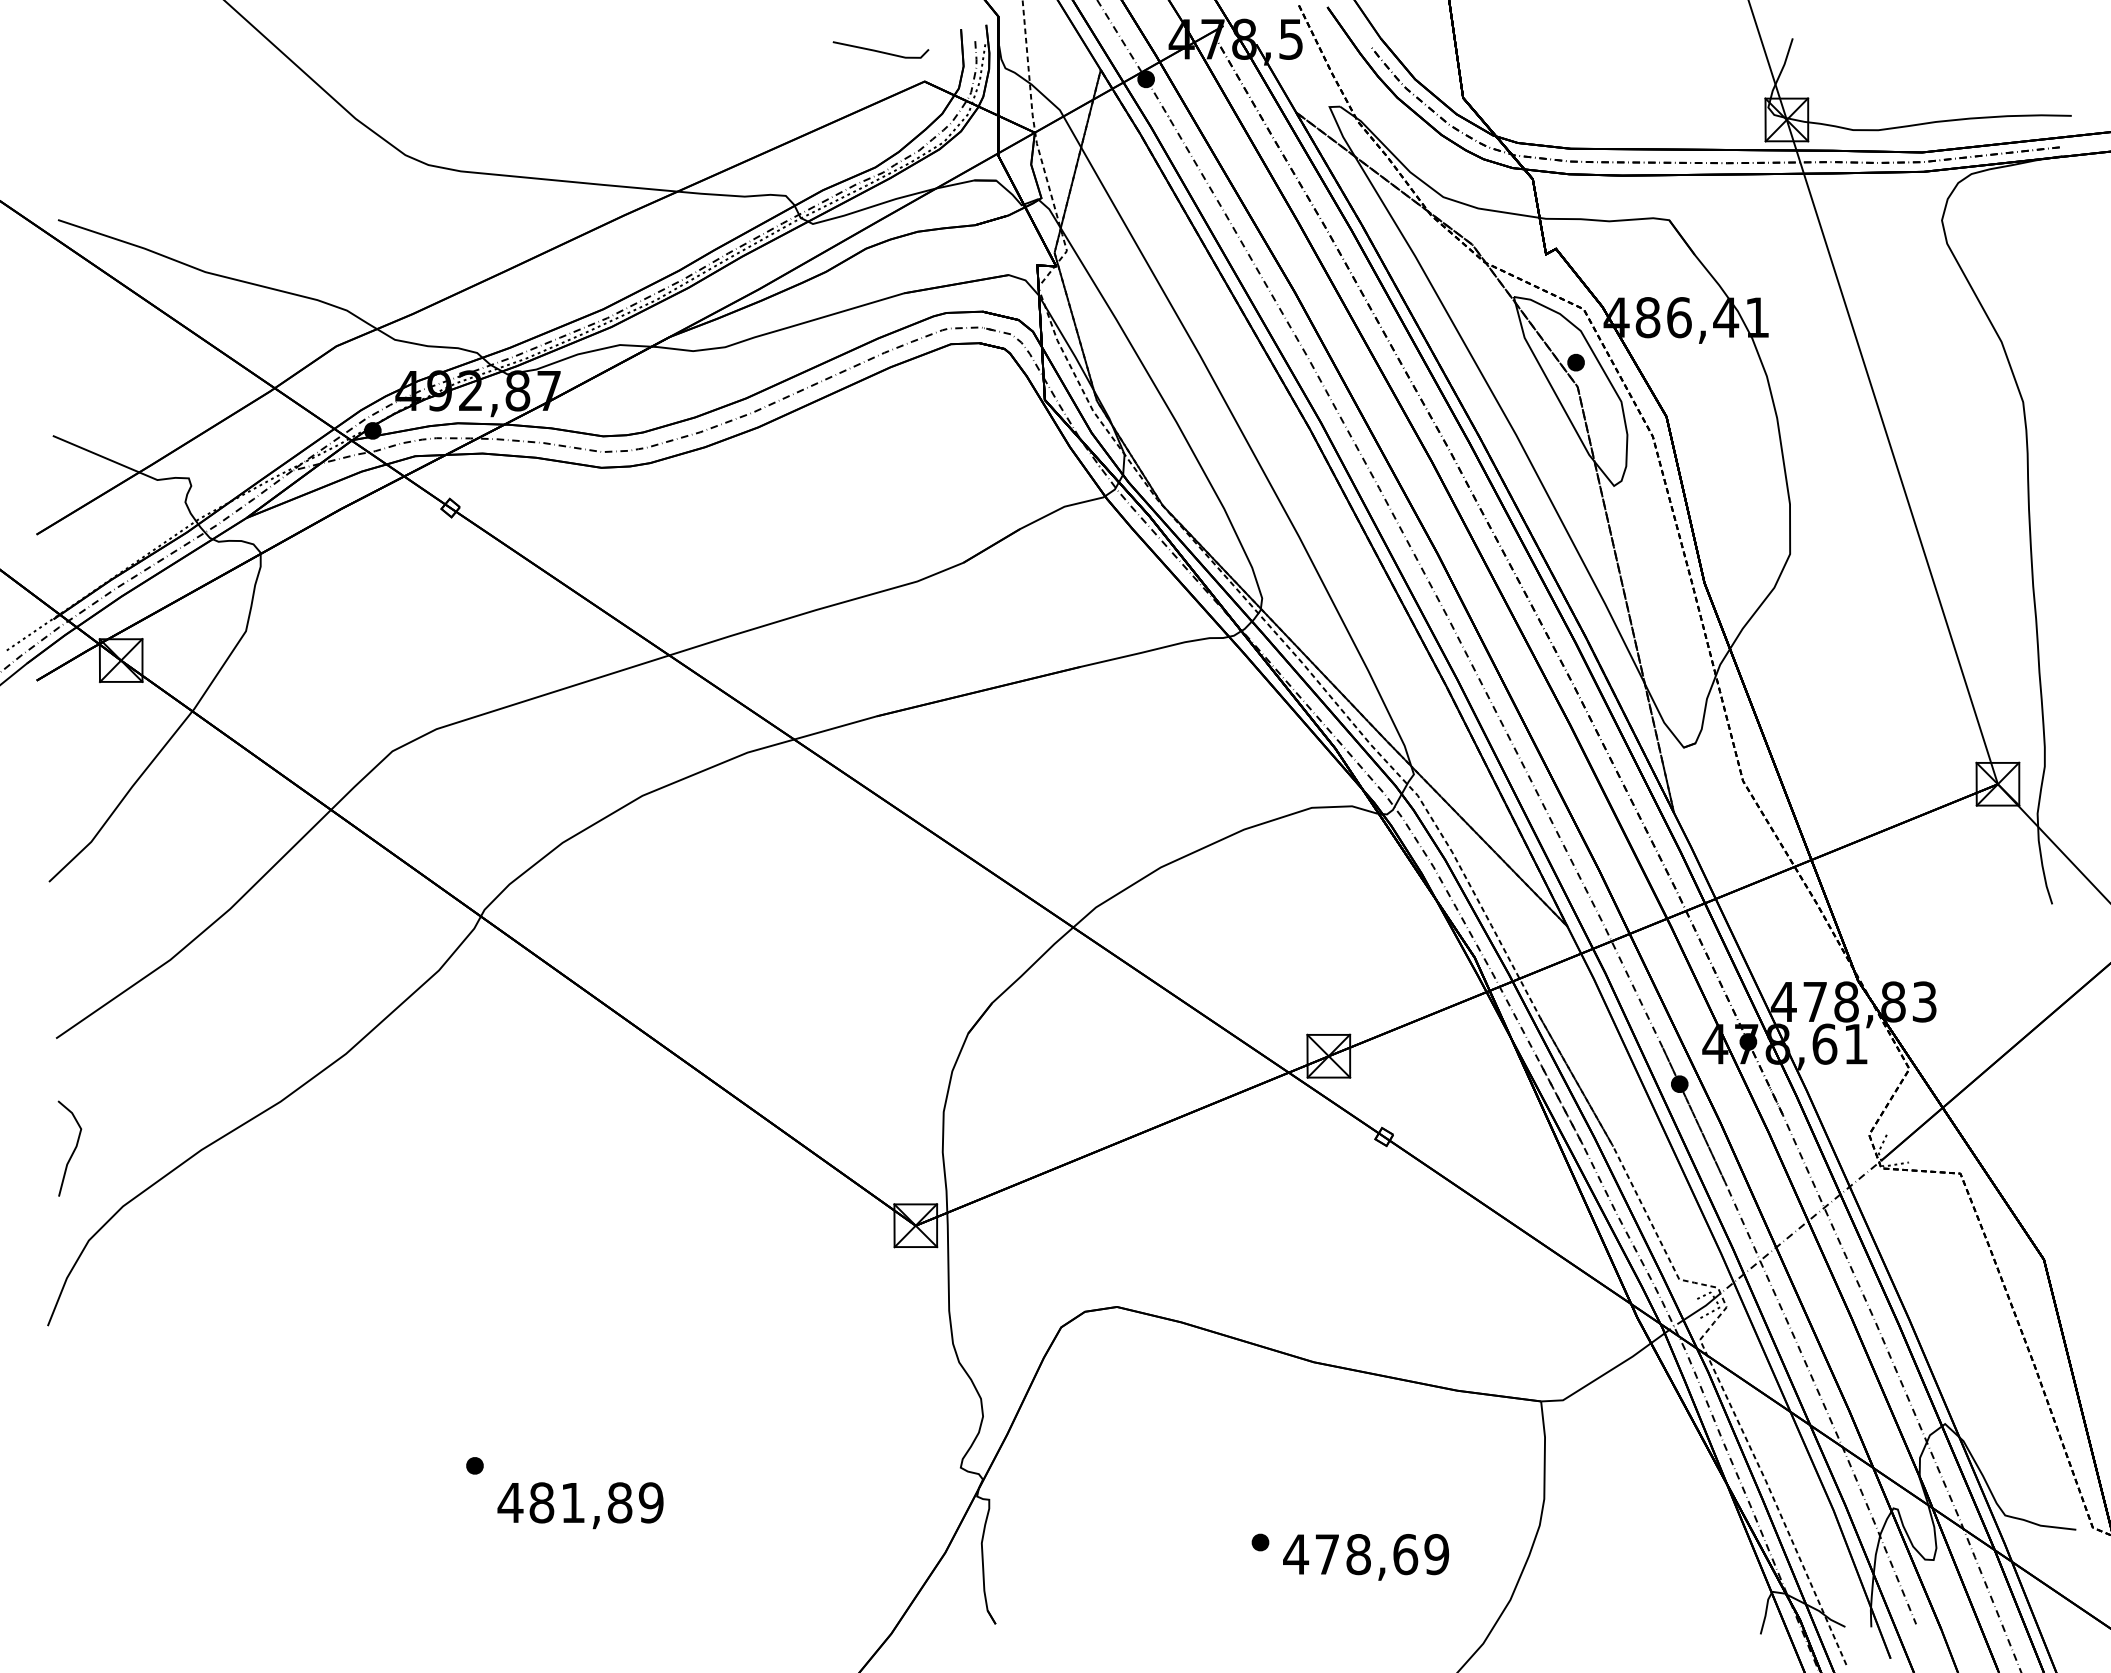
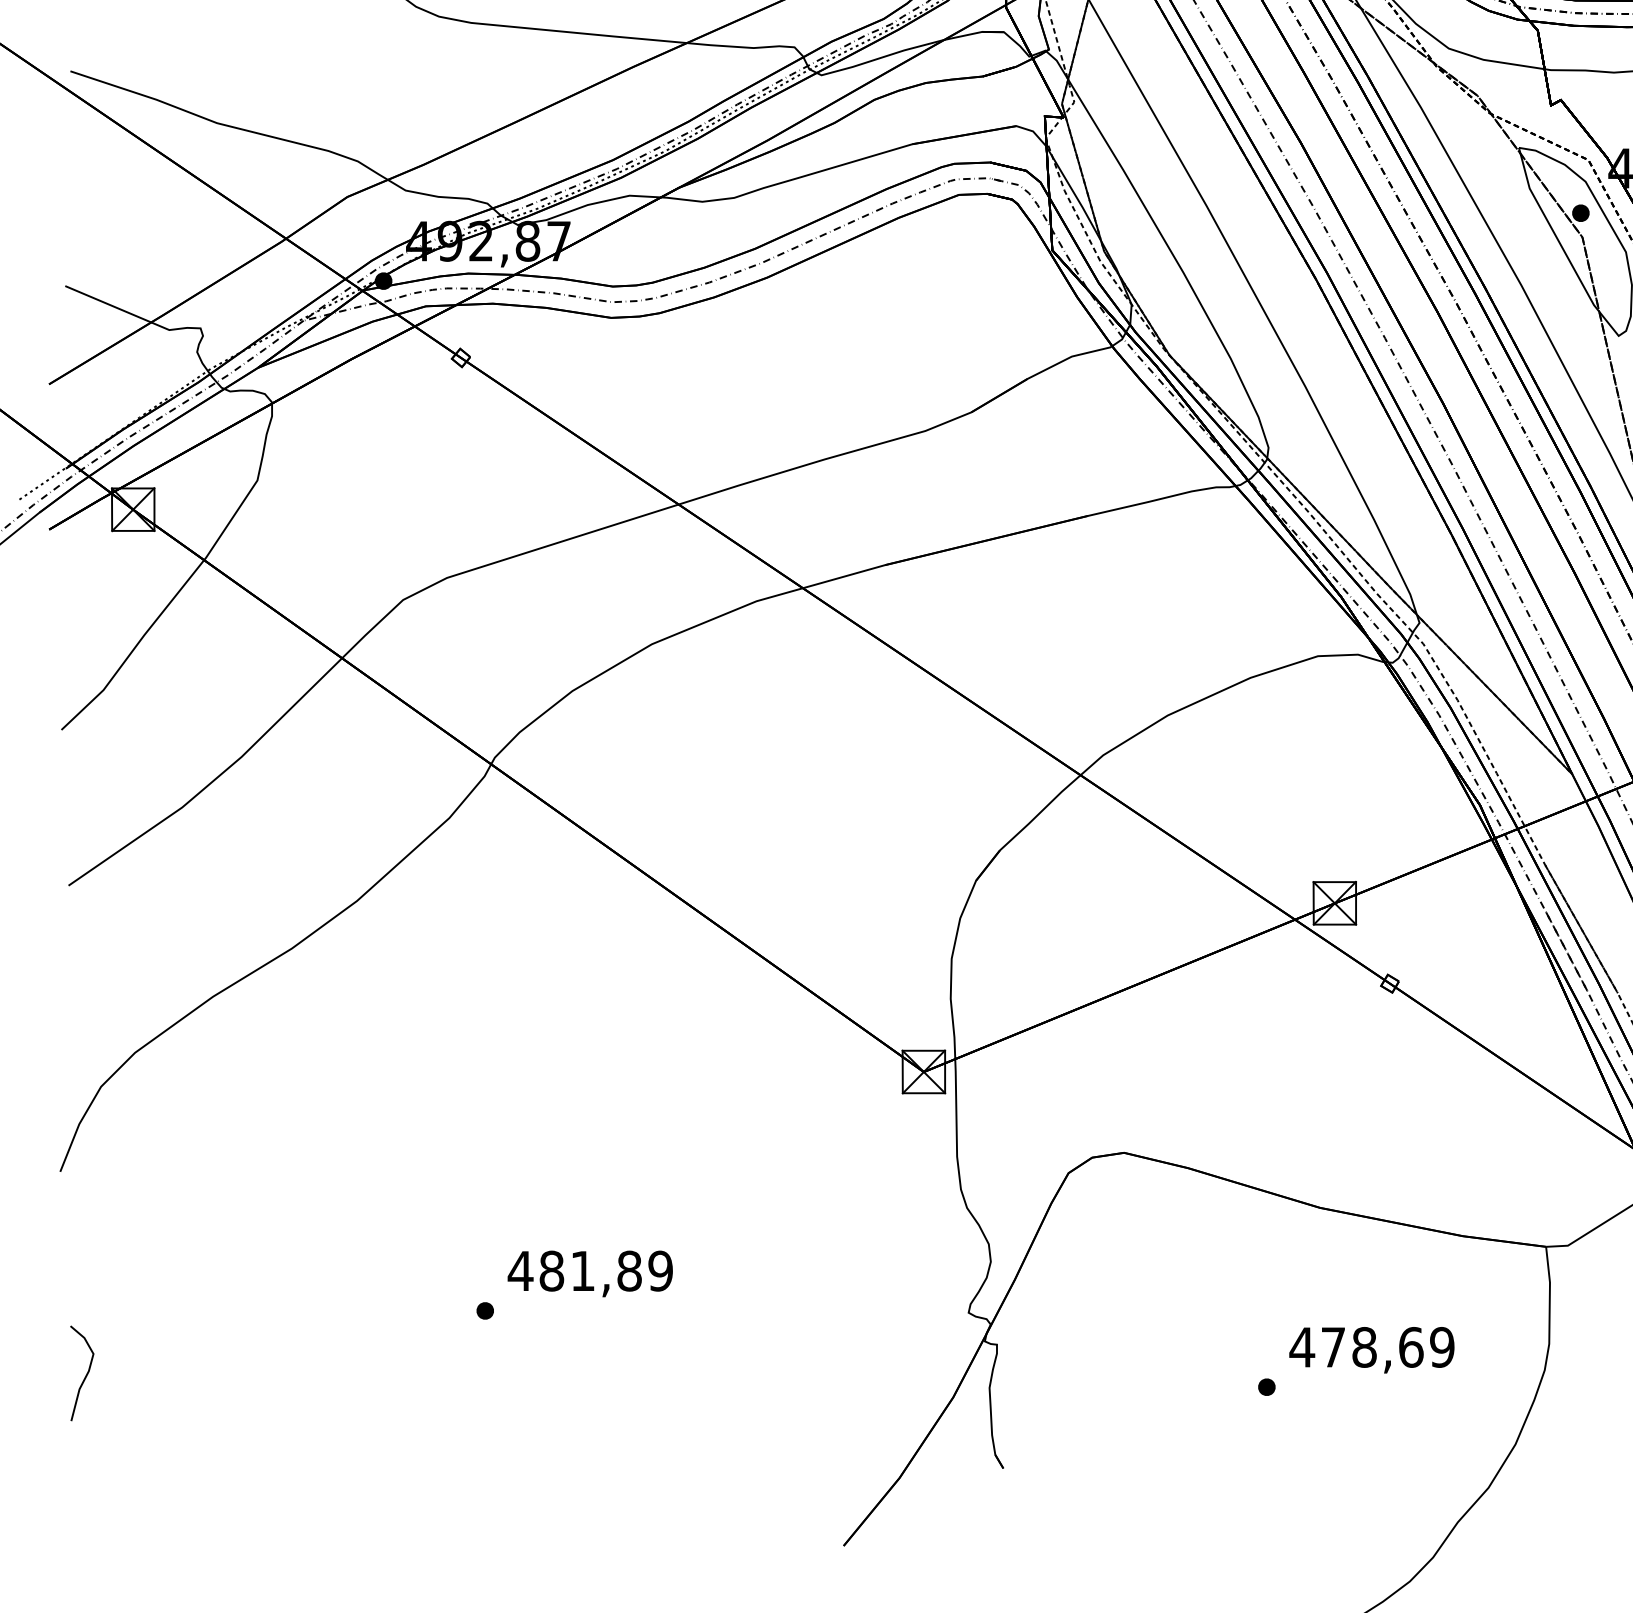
curve: (73, 1149) -> (85, 1374), moved
text: (580, 1505) -> (590, 1273), moved
text: (1366, 1557) -> (1372, 1350), moved

